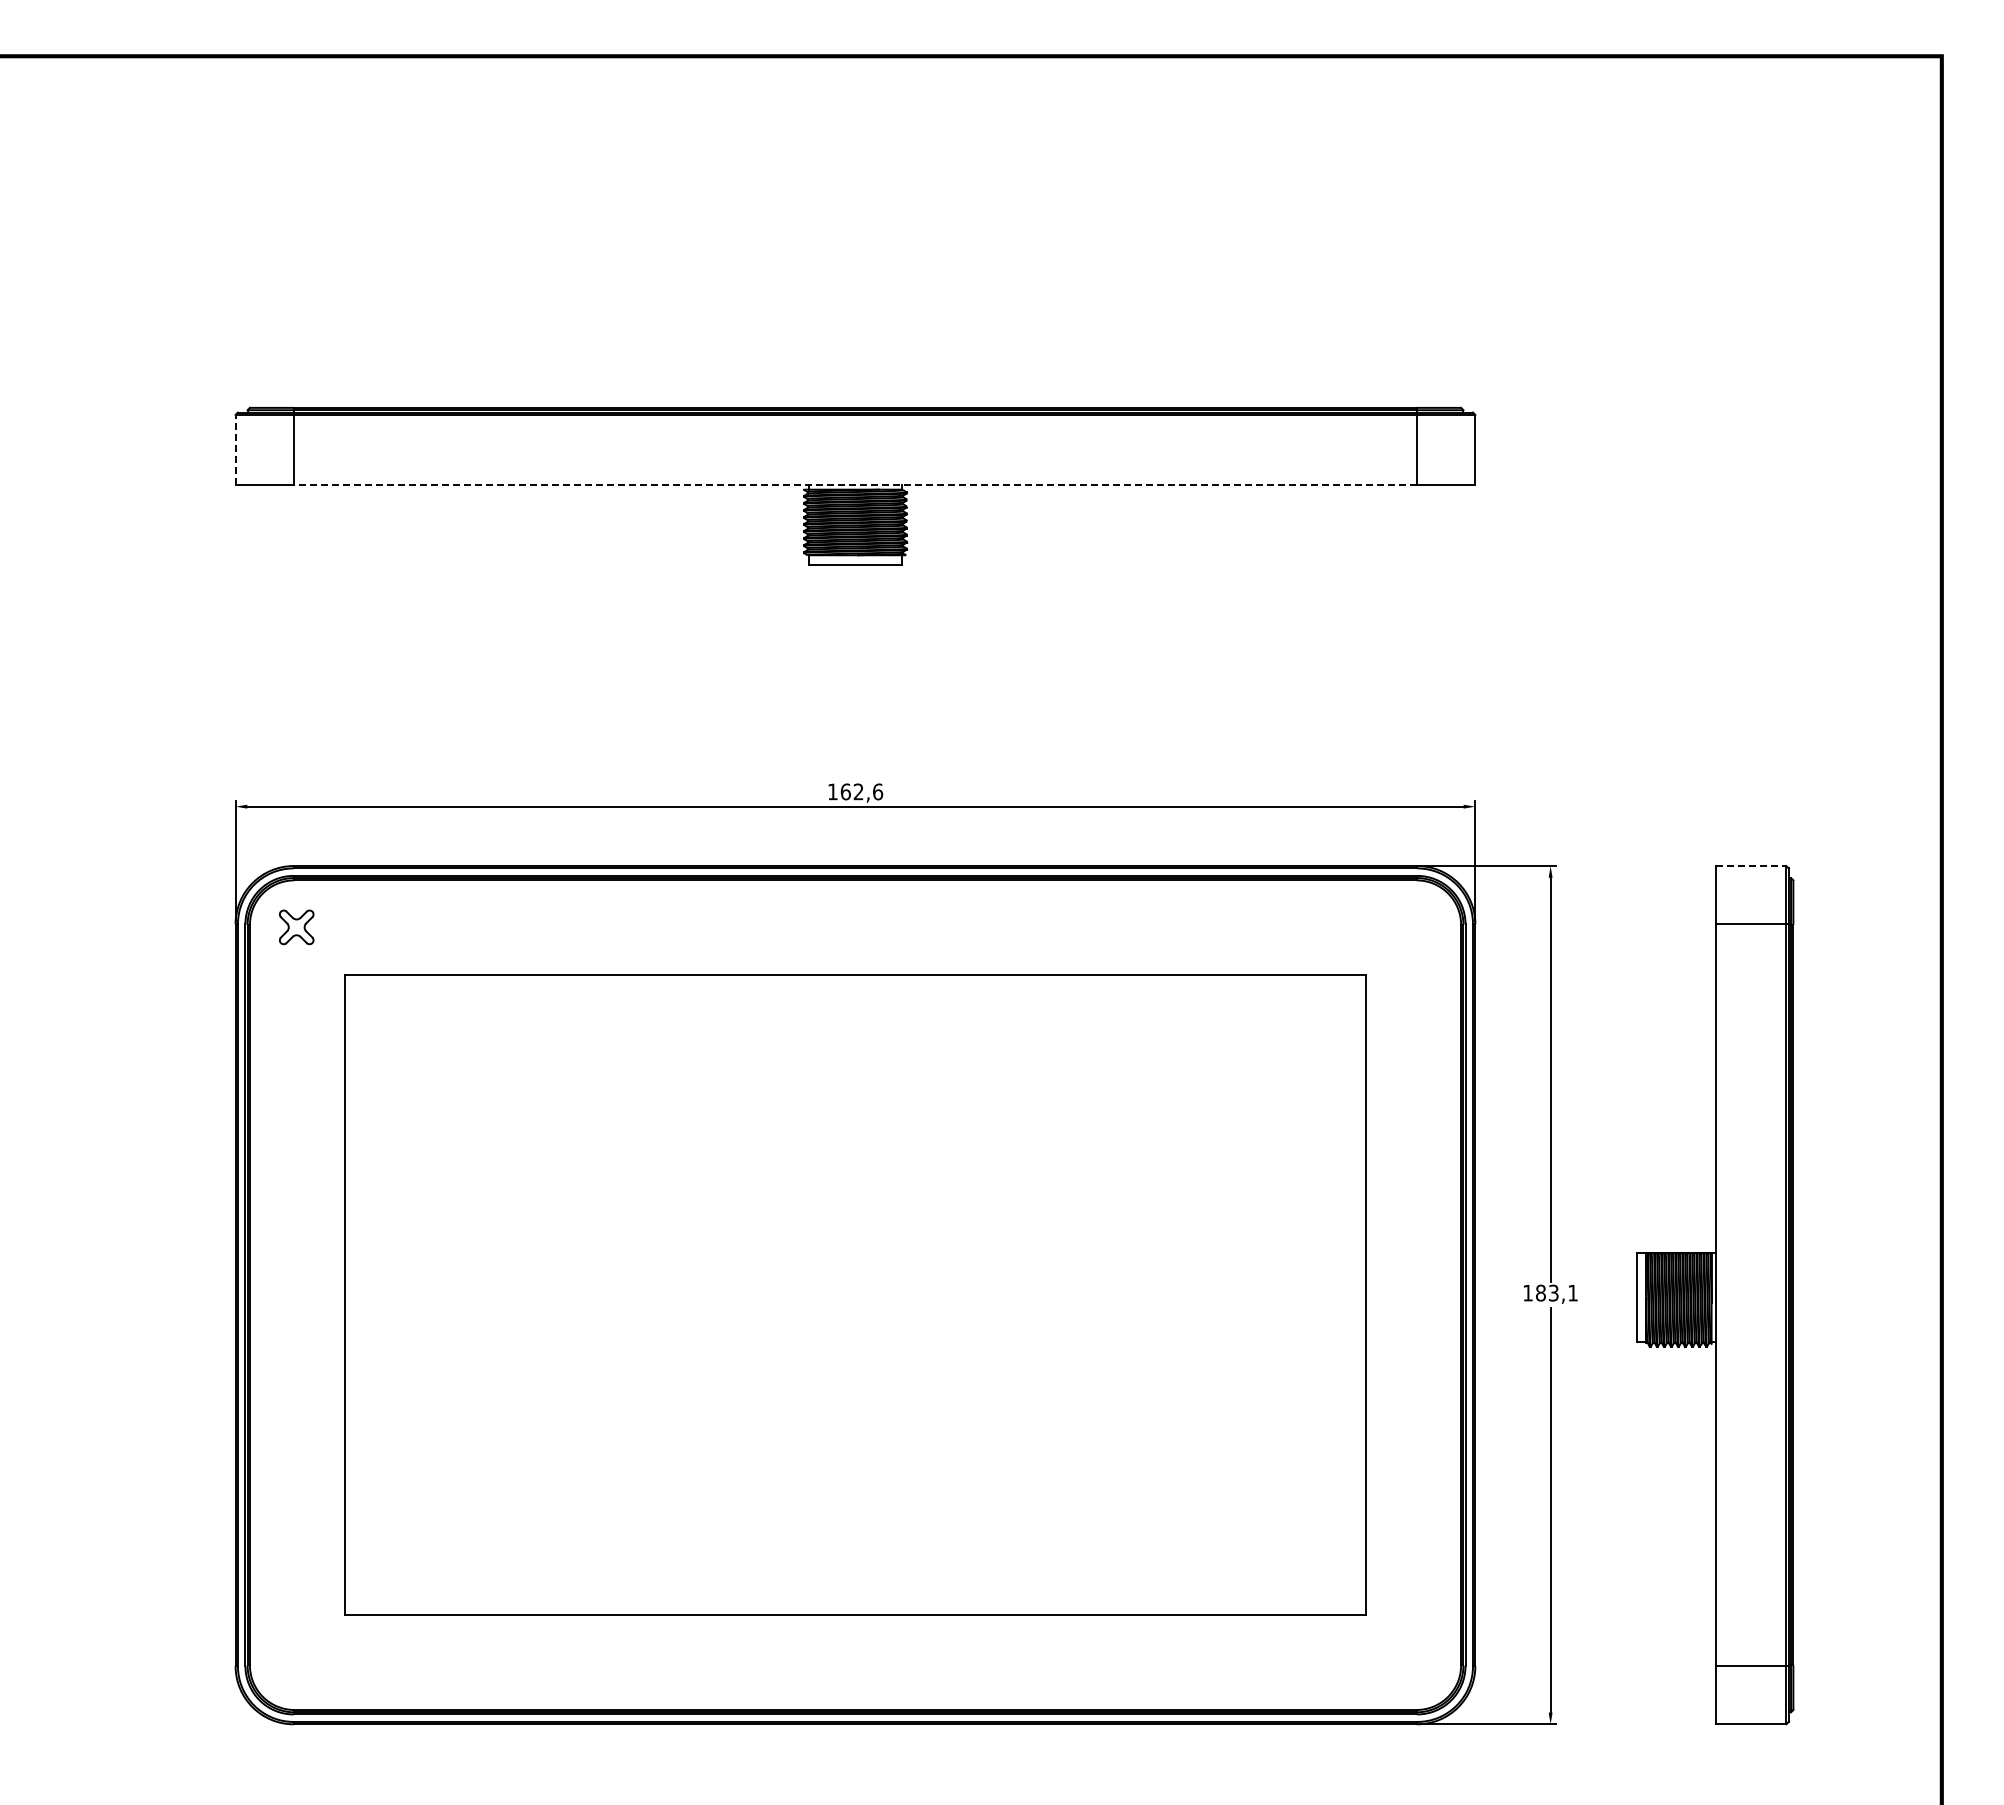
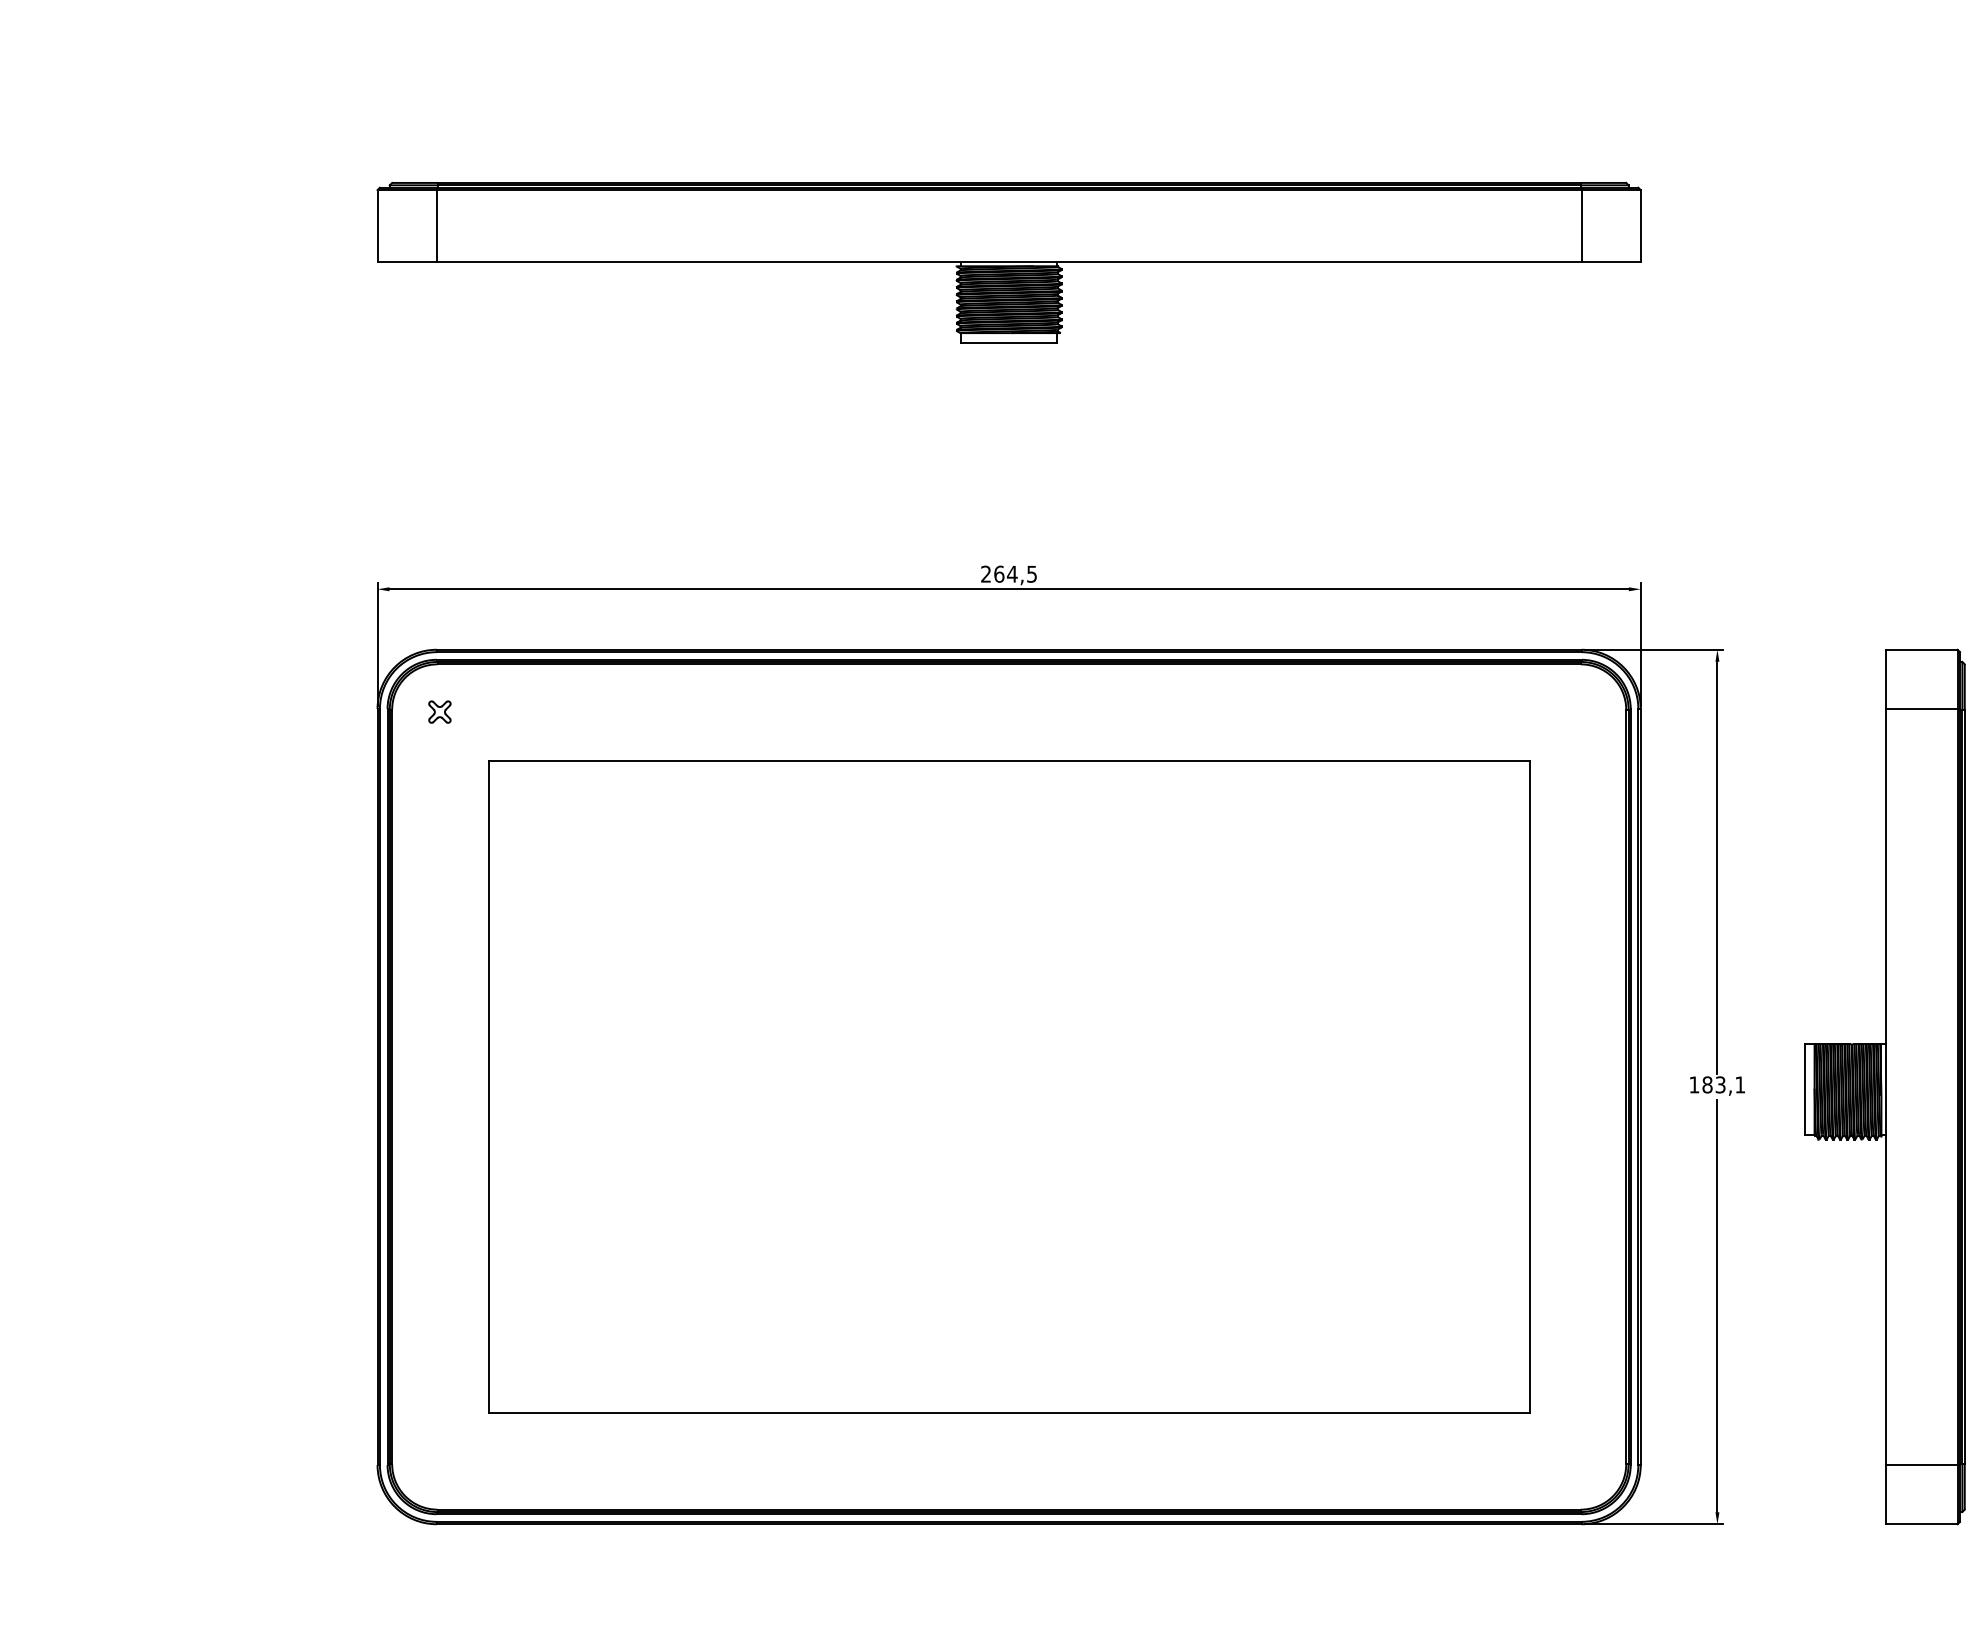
line: (235, 449) -> (377, 225), dashed -> solid
line: (855, 485) -> (1009, 262), dashed -> solid
text: (855, 791) -> (1009, 573), 162,6 -> 264,5
line: (1751, 866) -> (1922, 650), dashed -> solid
part: (296, 926) -> (439, 711), size x0.62

